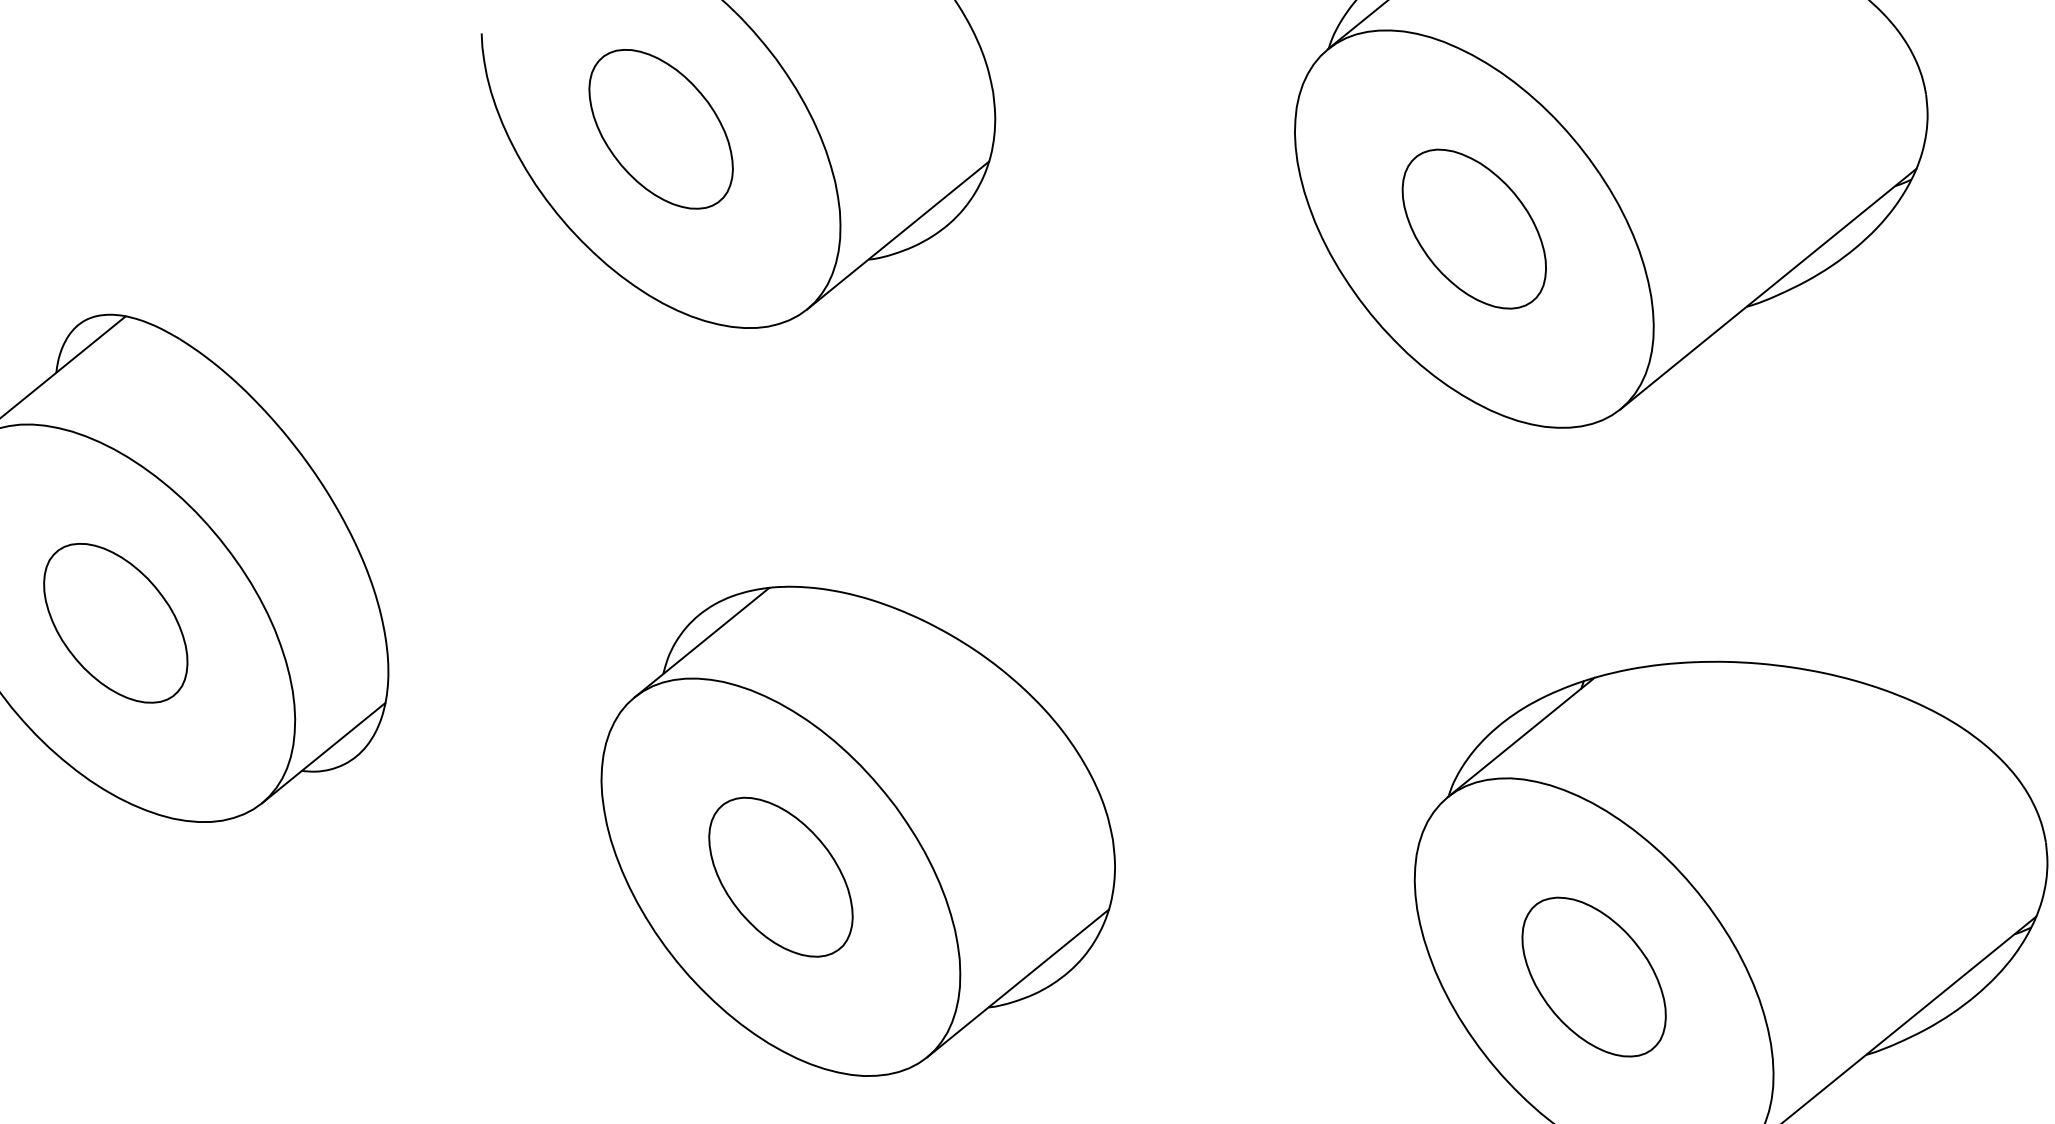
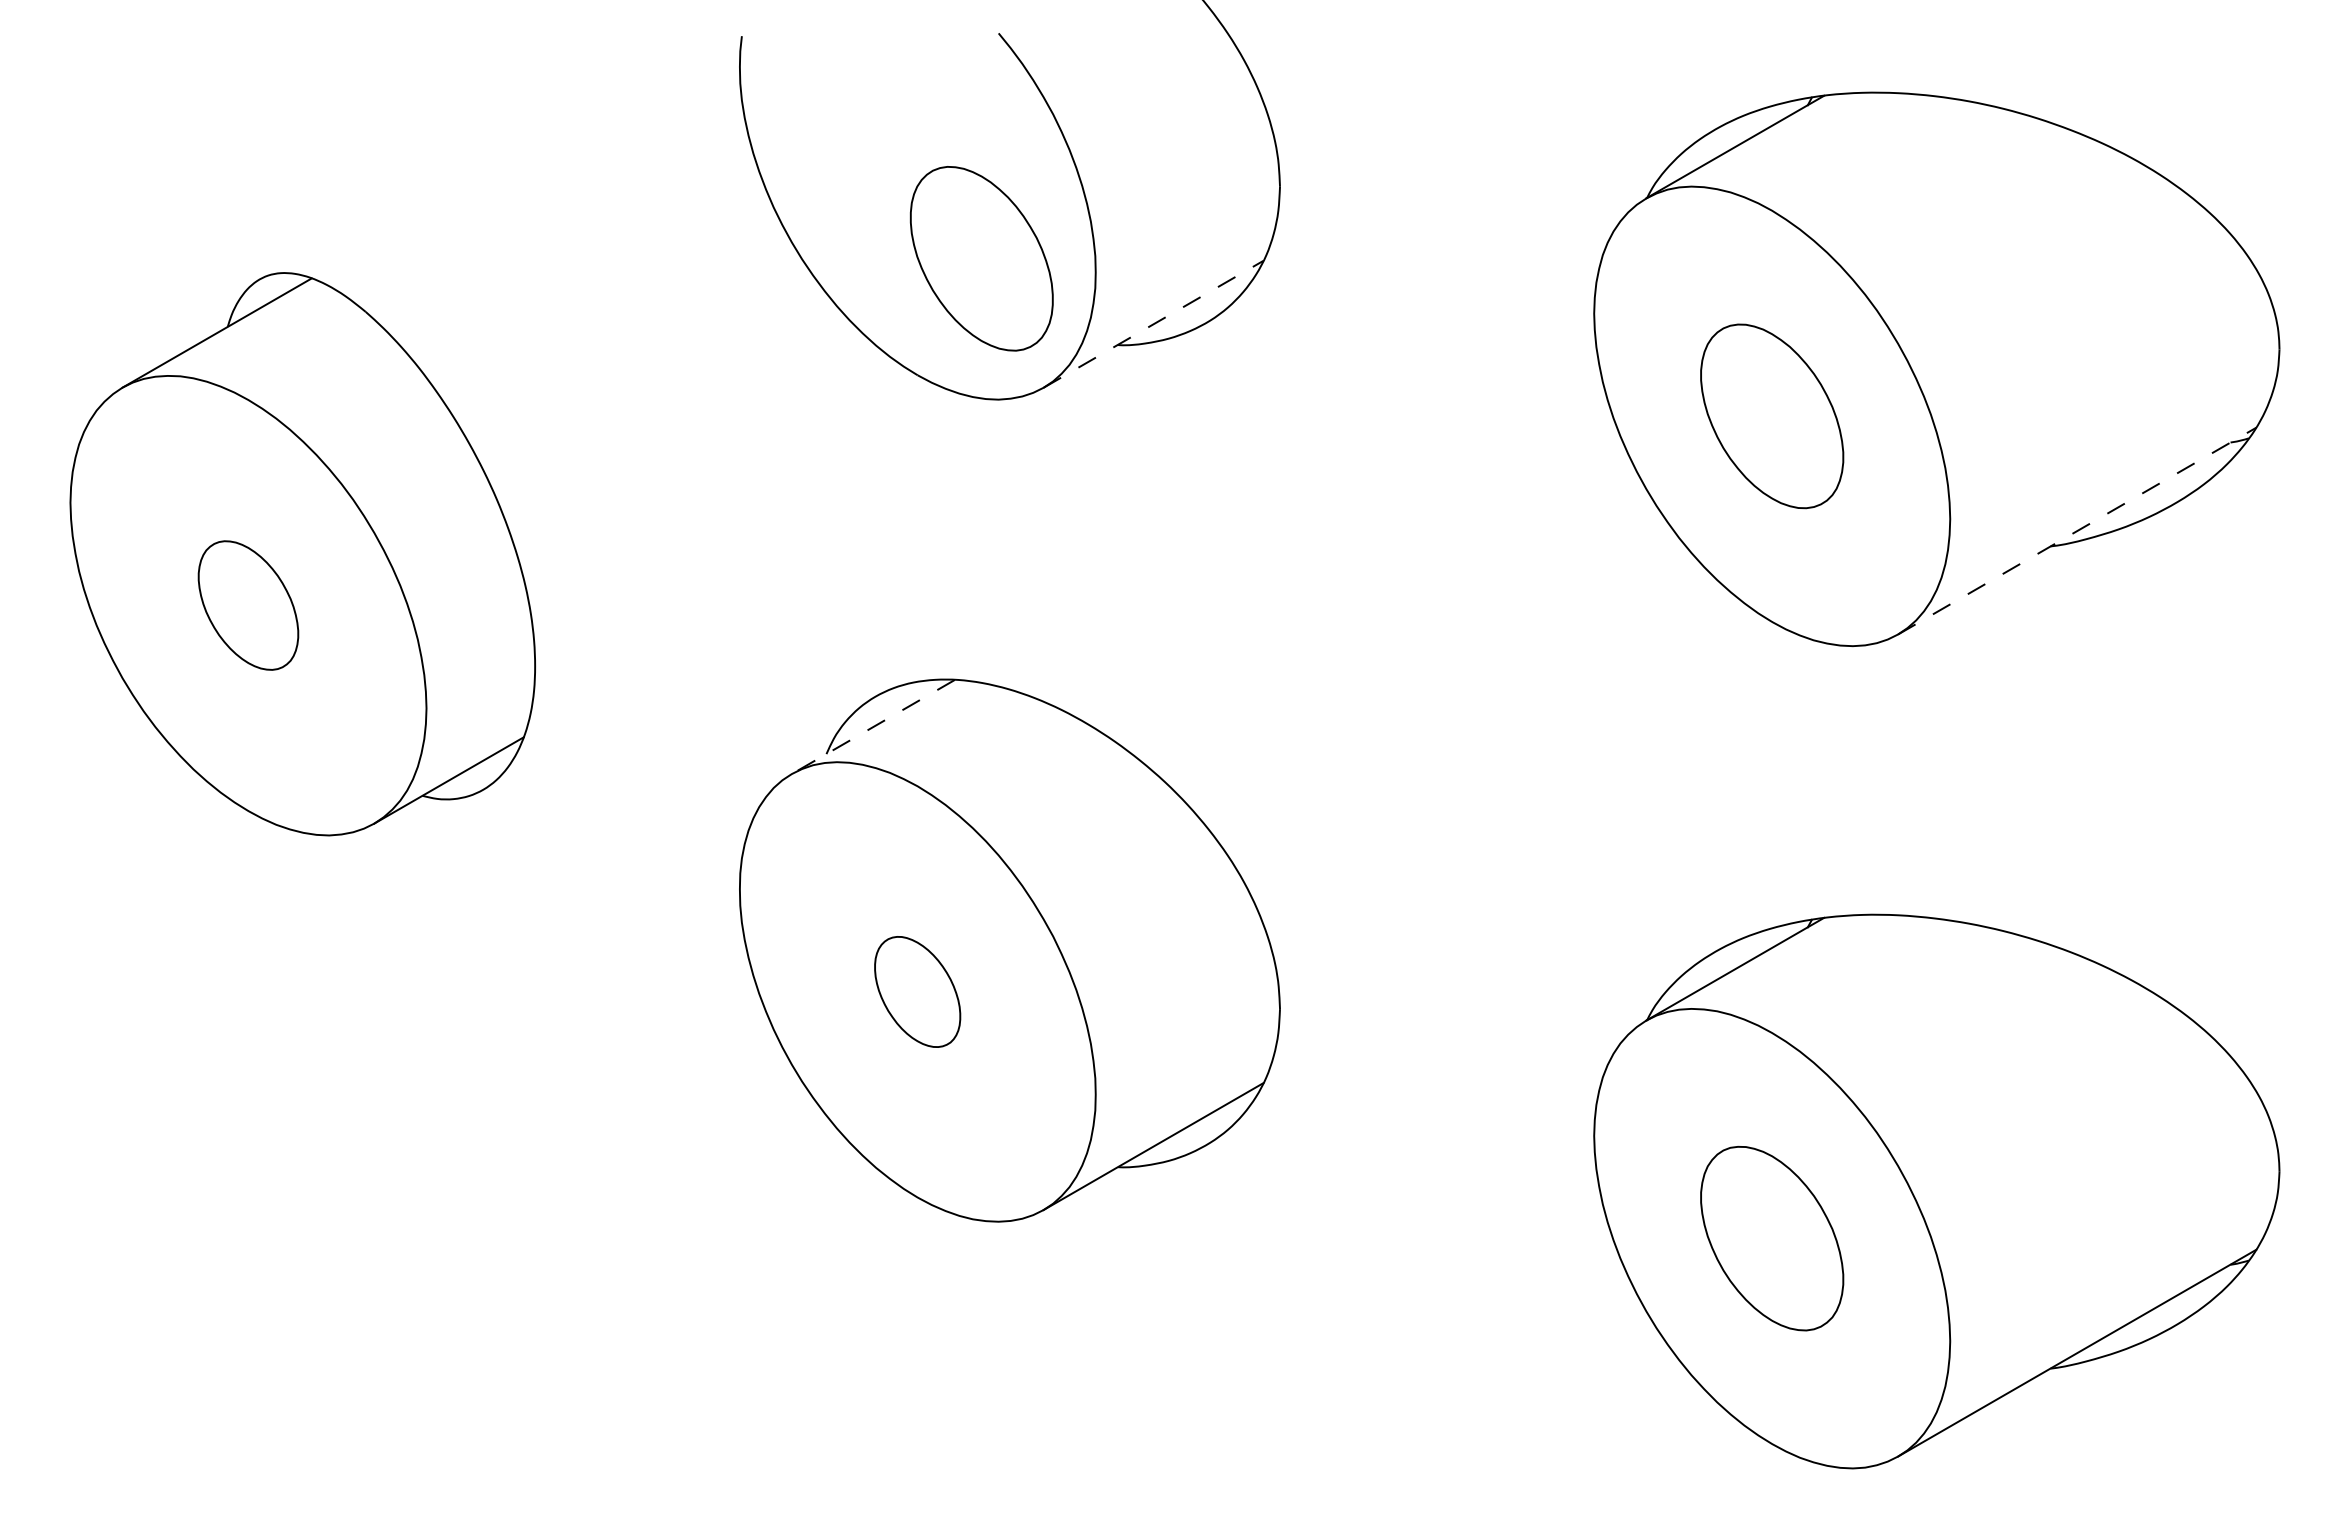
part: (660, 129) -> (981, 258), moved
line: (898, 235) -> (1153, 324), solid -> dashed
line: (1768, 289) -> (2077, 531), solid -> dashed
part: (115, 623) -> (248, 605), size x0.7
line: (701, 643) -> (872, 727), solid -> dashed
part: (780, 876) -> (917, 991), size x0.6

